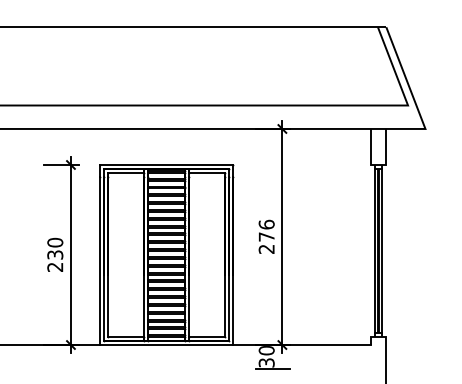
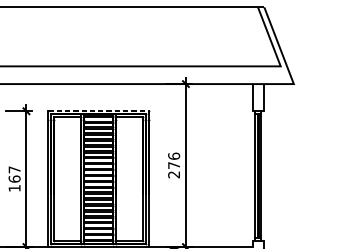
line: (166, 164) -> (98, 110), solid -> dashed
text: (55, 254) -> (14, 178), 230 -> 167

